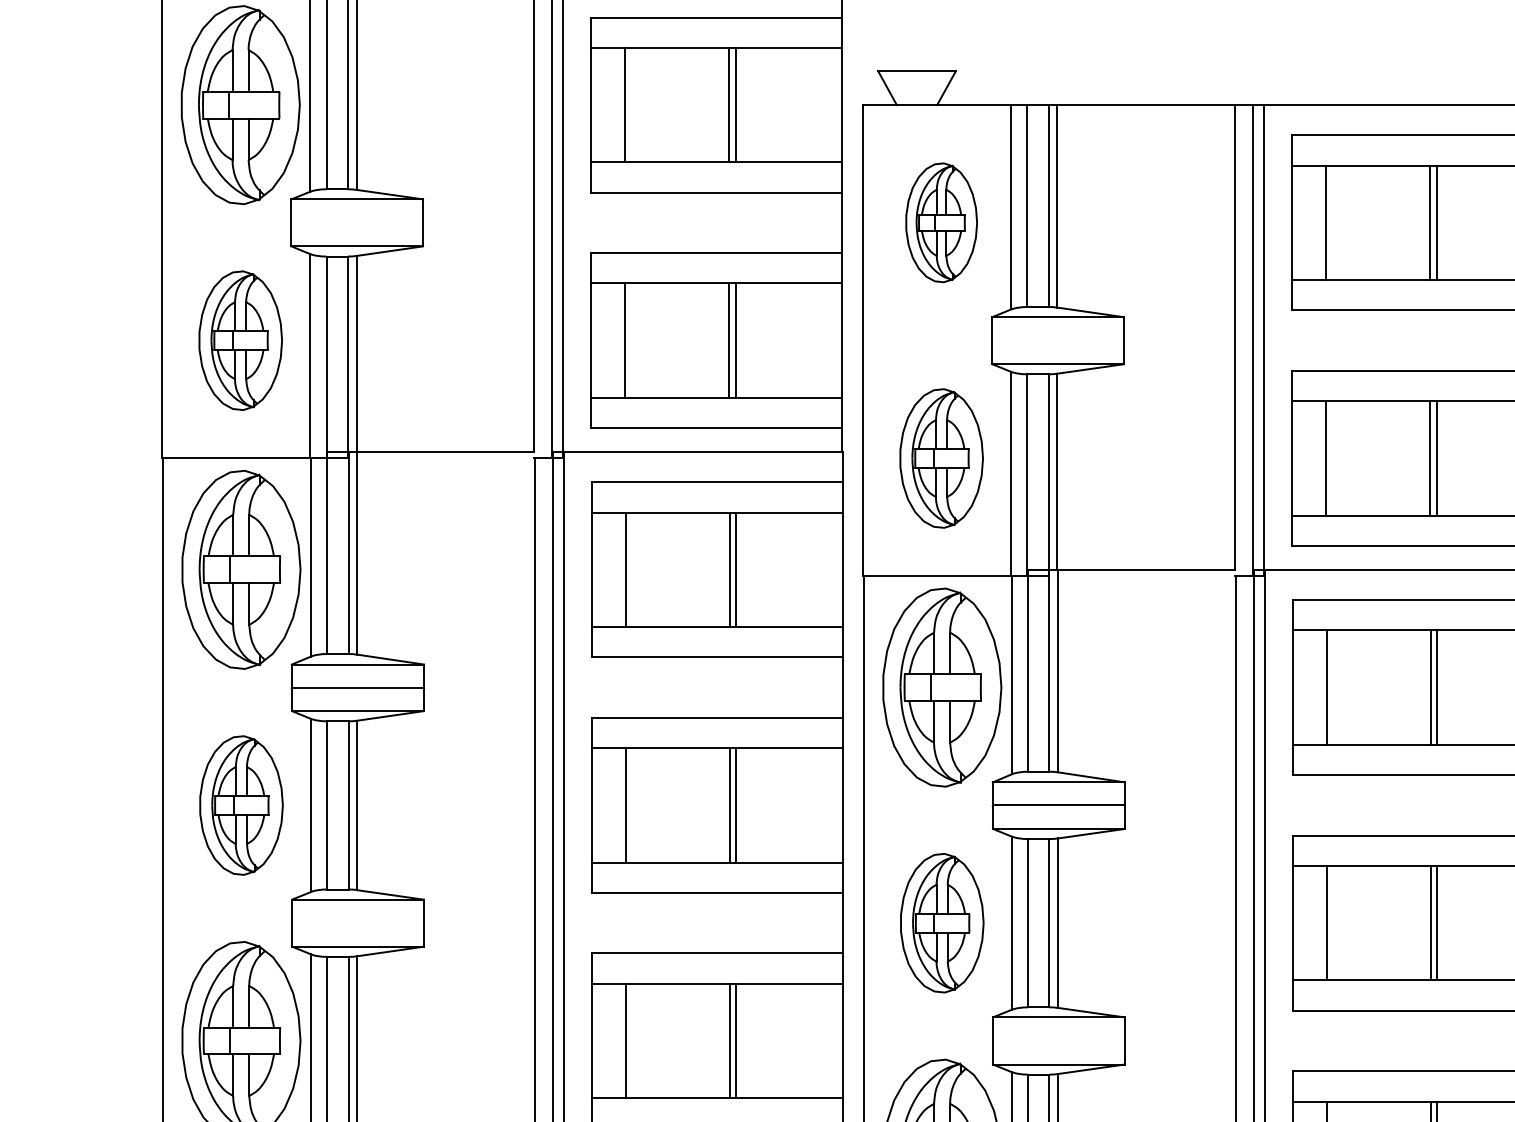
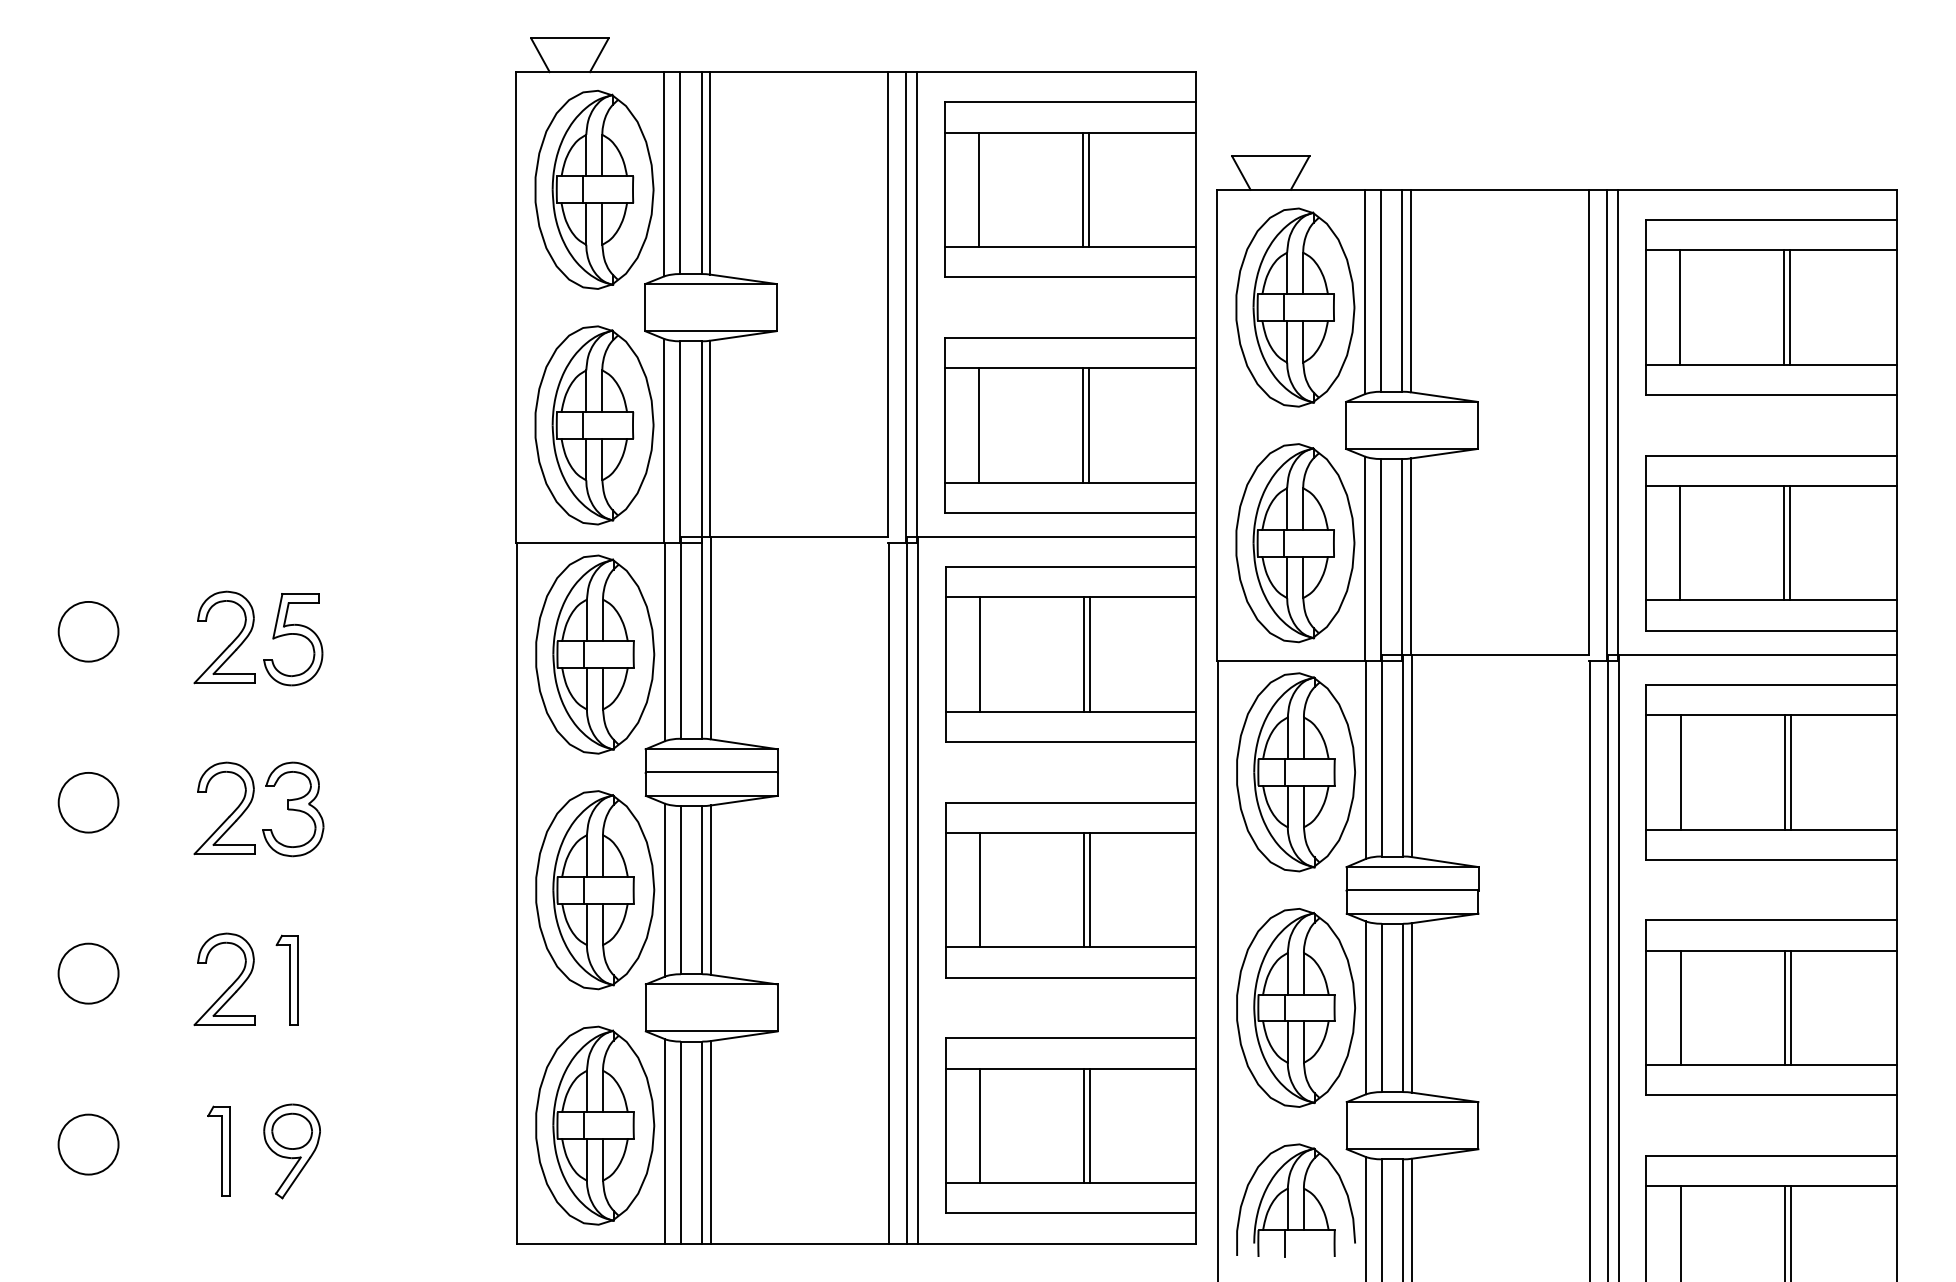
part: (941, 222) -> (1295, 307), size x1.67
part: (240, 340) -> (594, 425), size x1.43
part: (941, 458) -> (1295, 543), size x1.43
part: (241, 805) -> (595, 890), size x1.43
part: (941, 922) -> (1295, 1007), size x1.43

